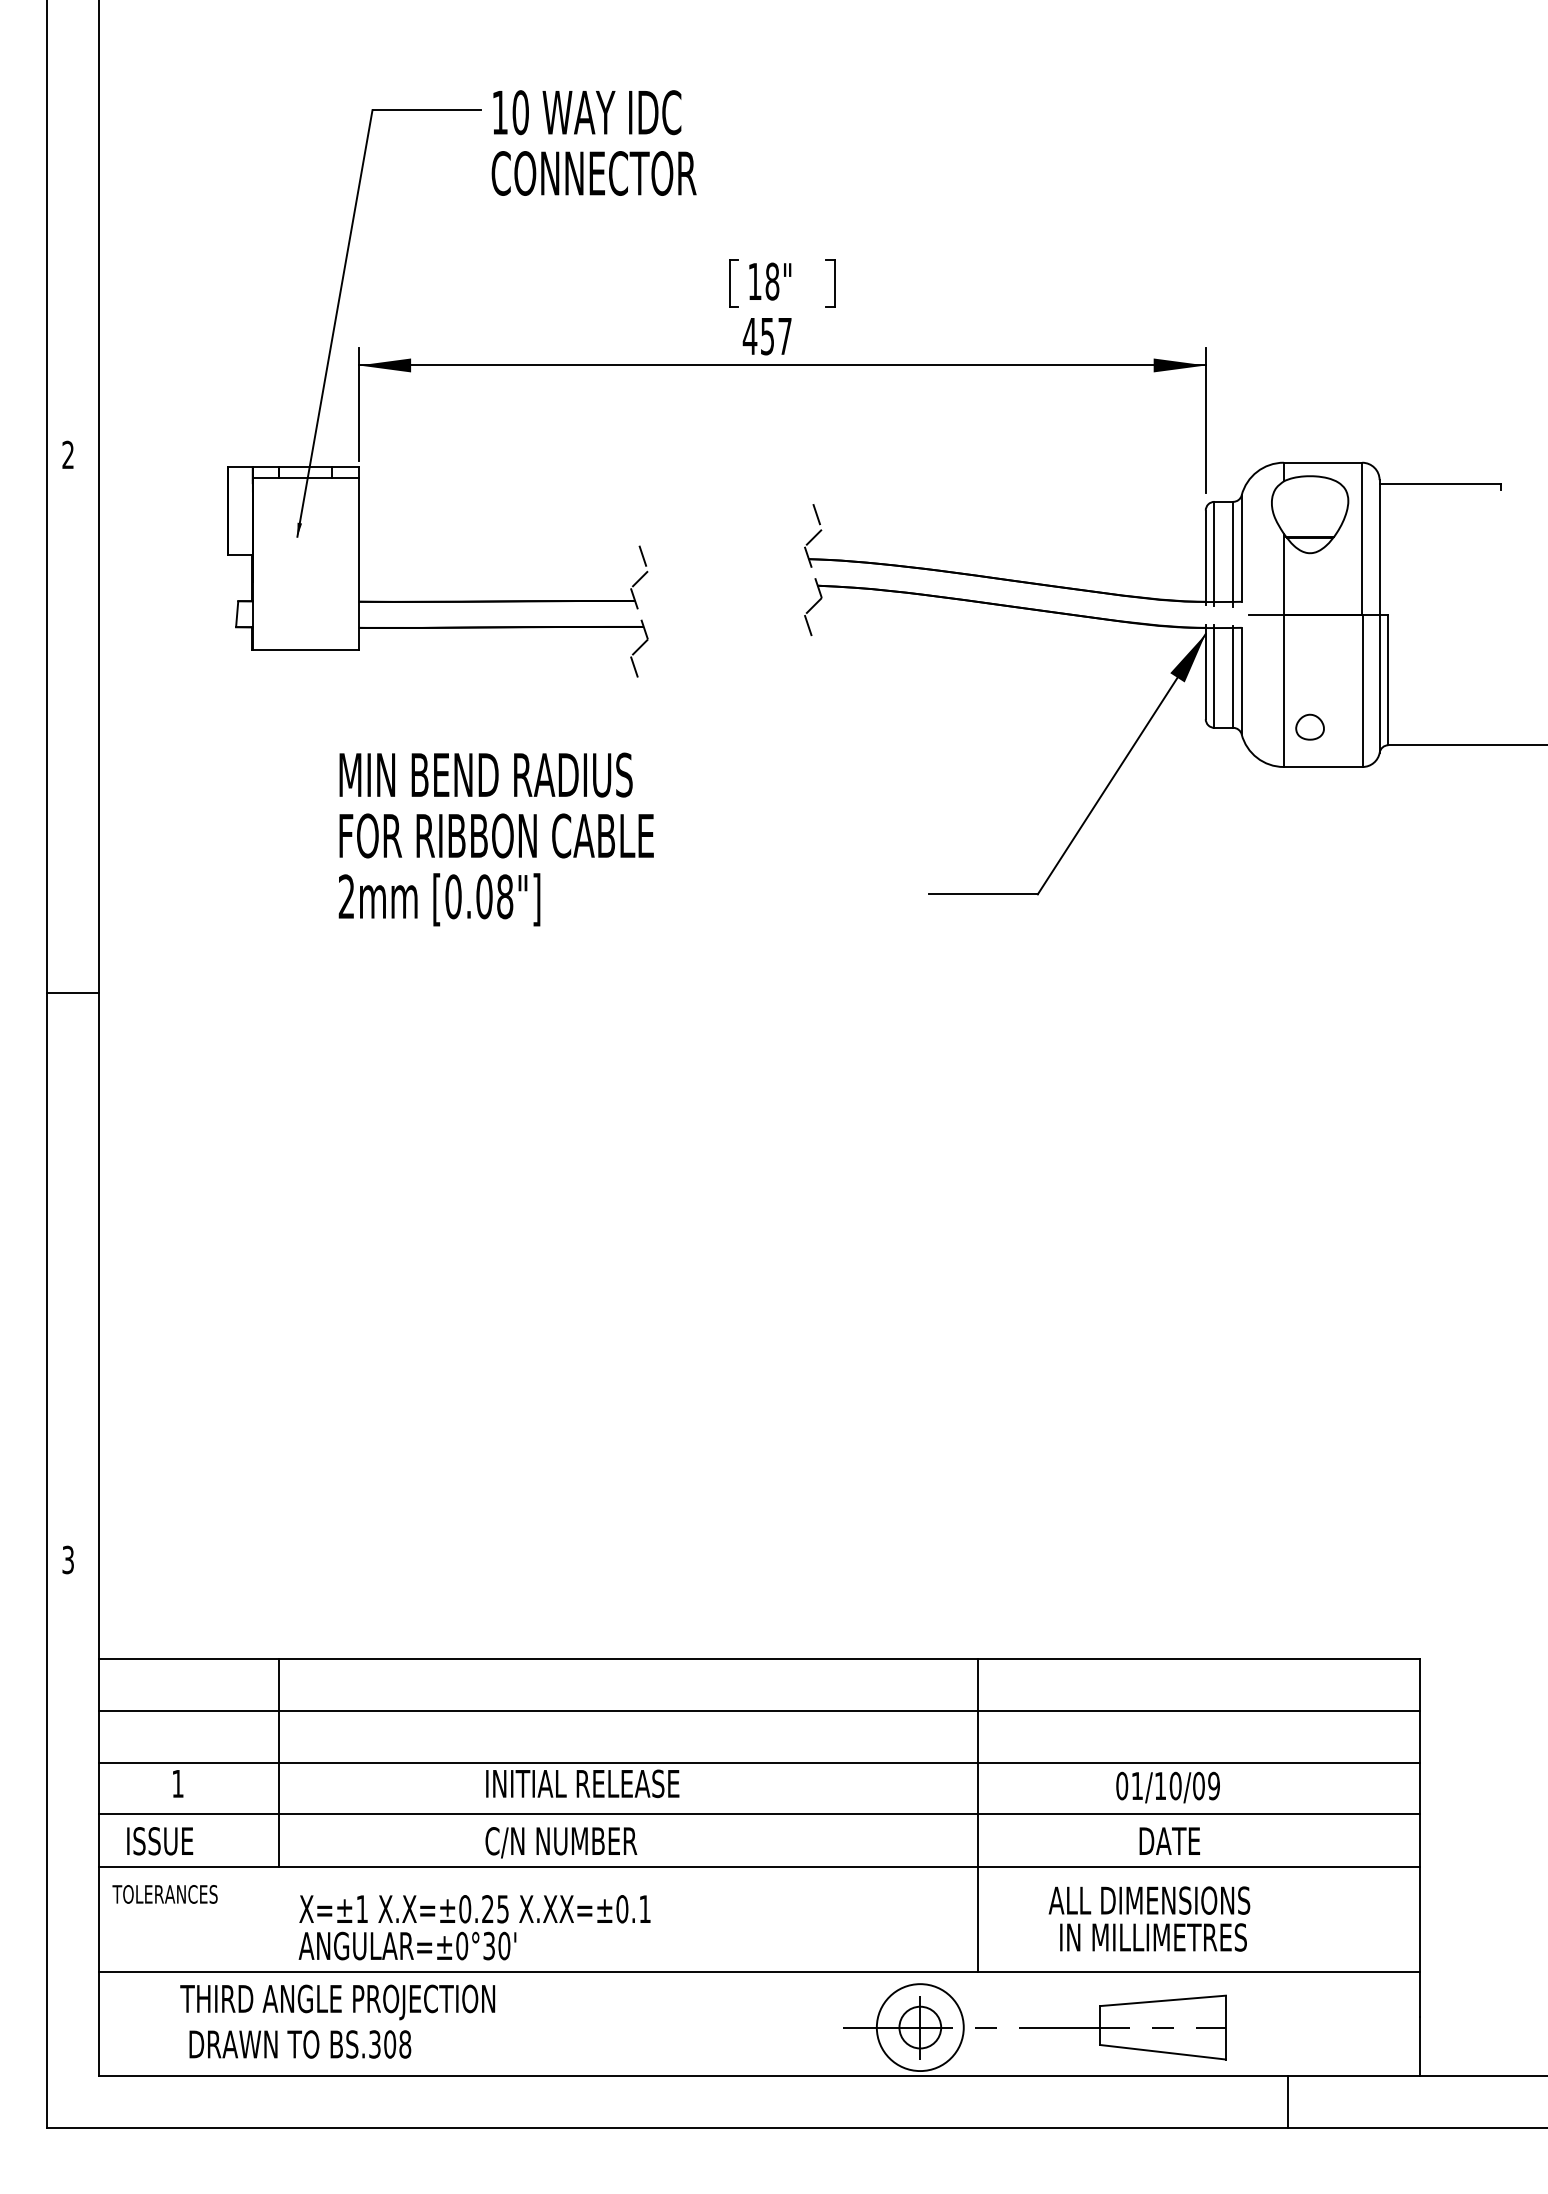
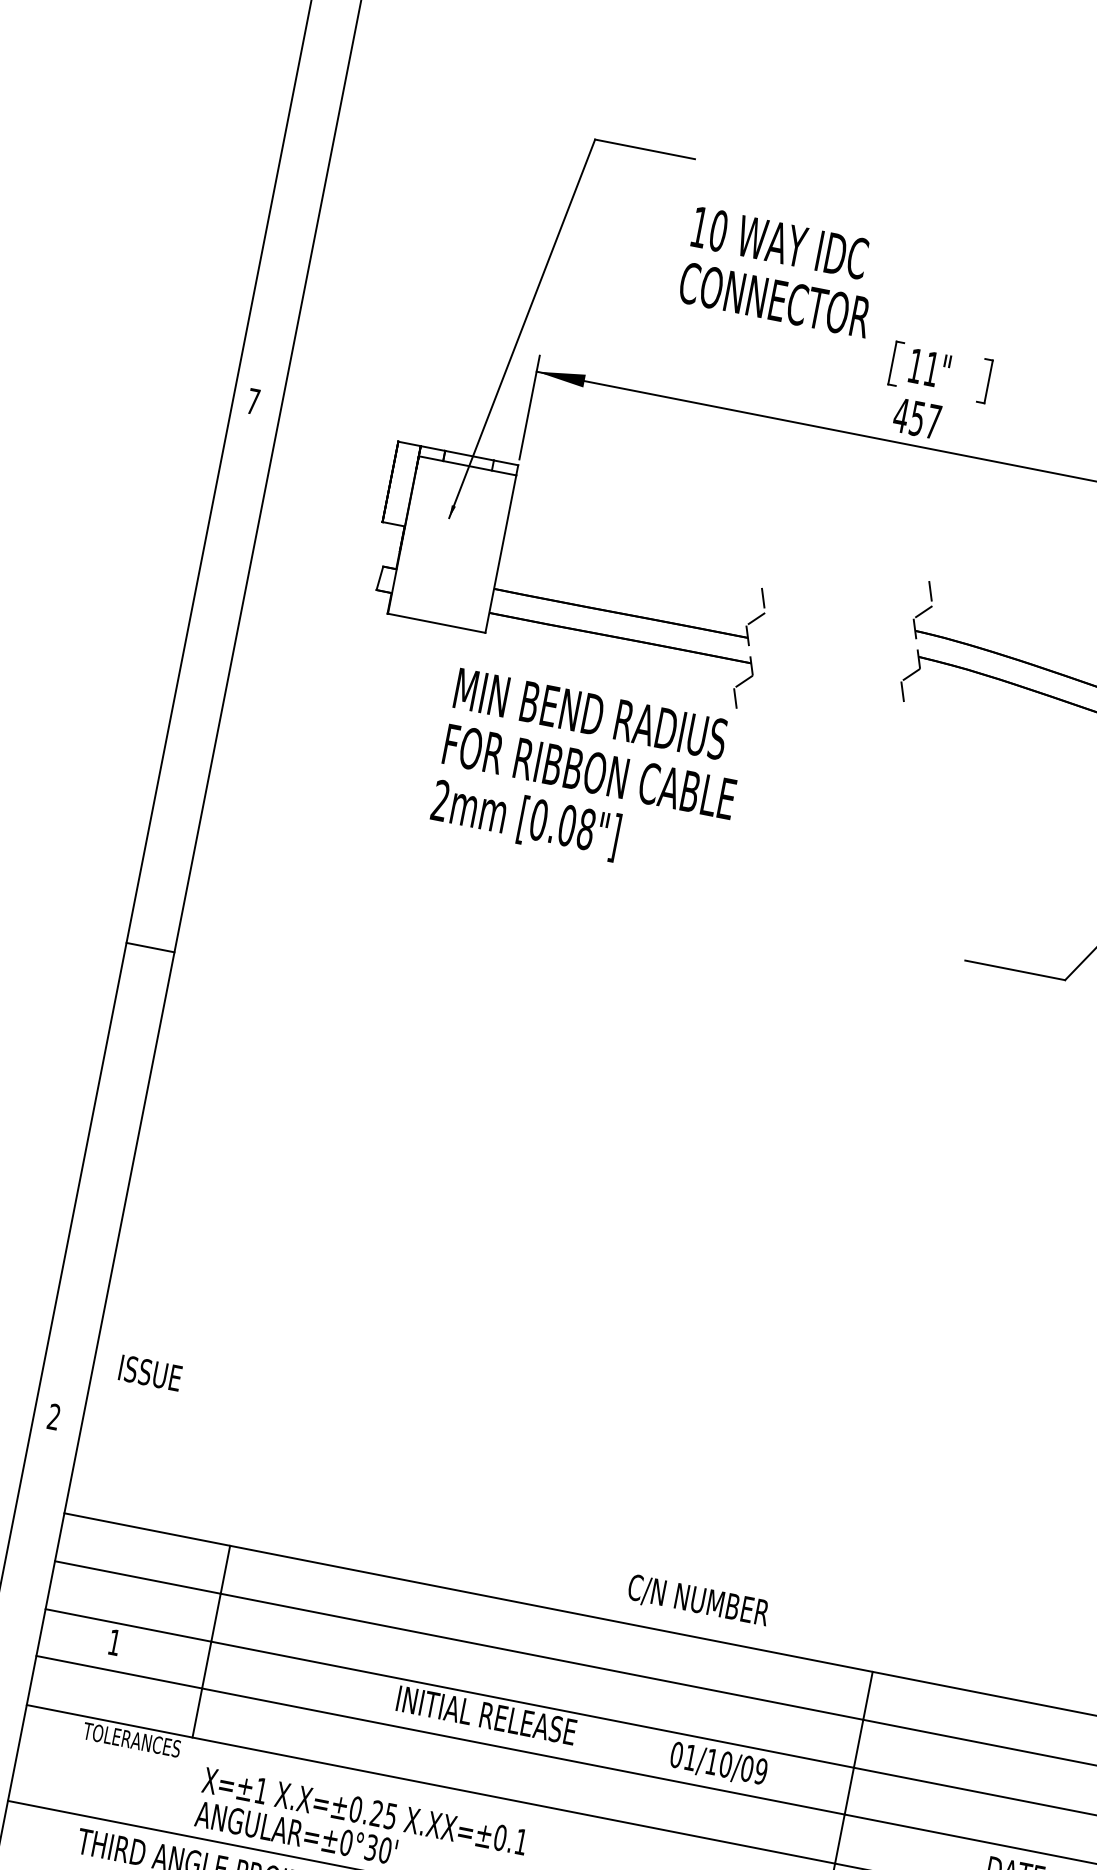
text: (593, 142) -> (780, 271), moved
text: (772, 281) -> (931, 369), 18" -> 11"
text: (67, 454) -> (252, 400), 2 -> 7
text: (495, 839) -> (587, 774), moved
line: (72, 993) -> (150, 947), moved
text: (67, 1560) -> (53, 1417), 3 -> 2
text: (1167, 1787) -> (718, 1764), moved
text: (160, 1841) -> (150, 1373), moved
text: (561, 1842) -> (698, 1601), moved
text: (164, 1894) -> (131, 1739), moved

